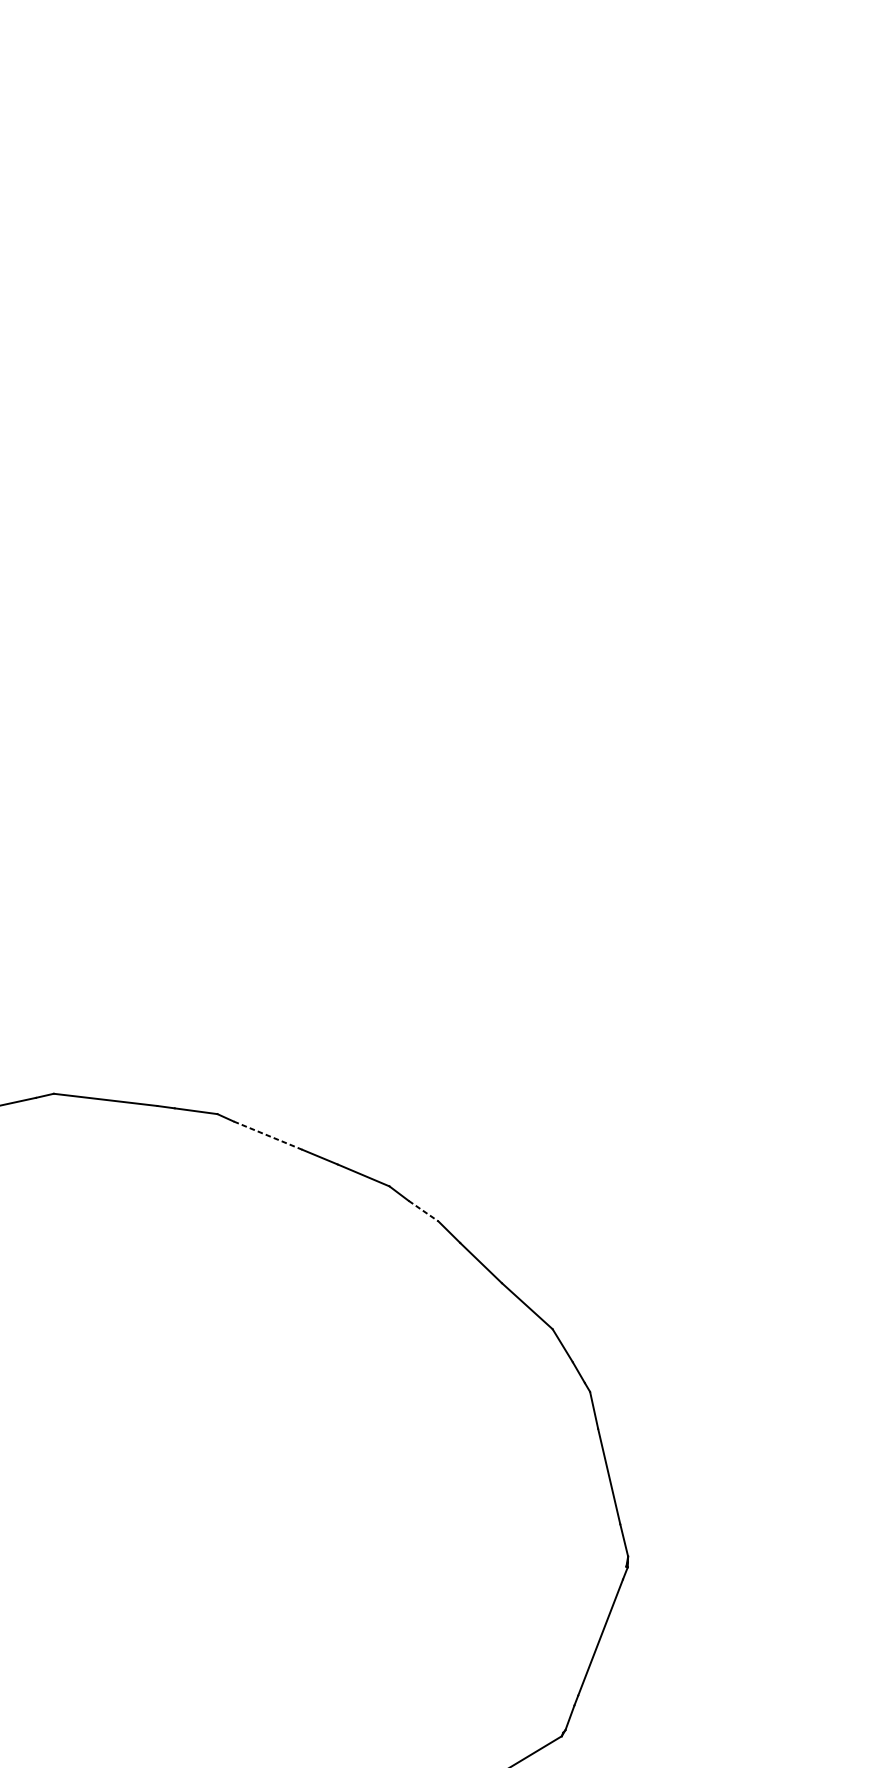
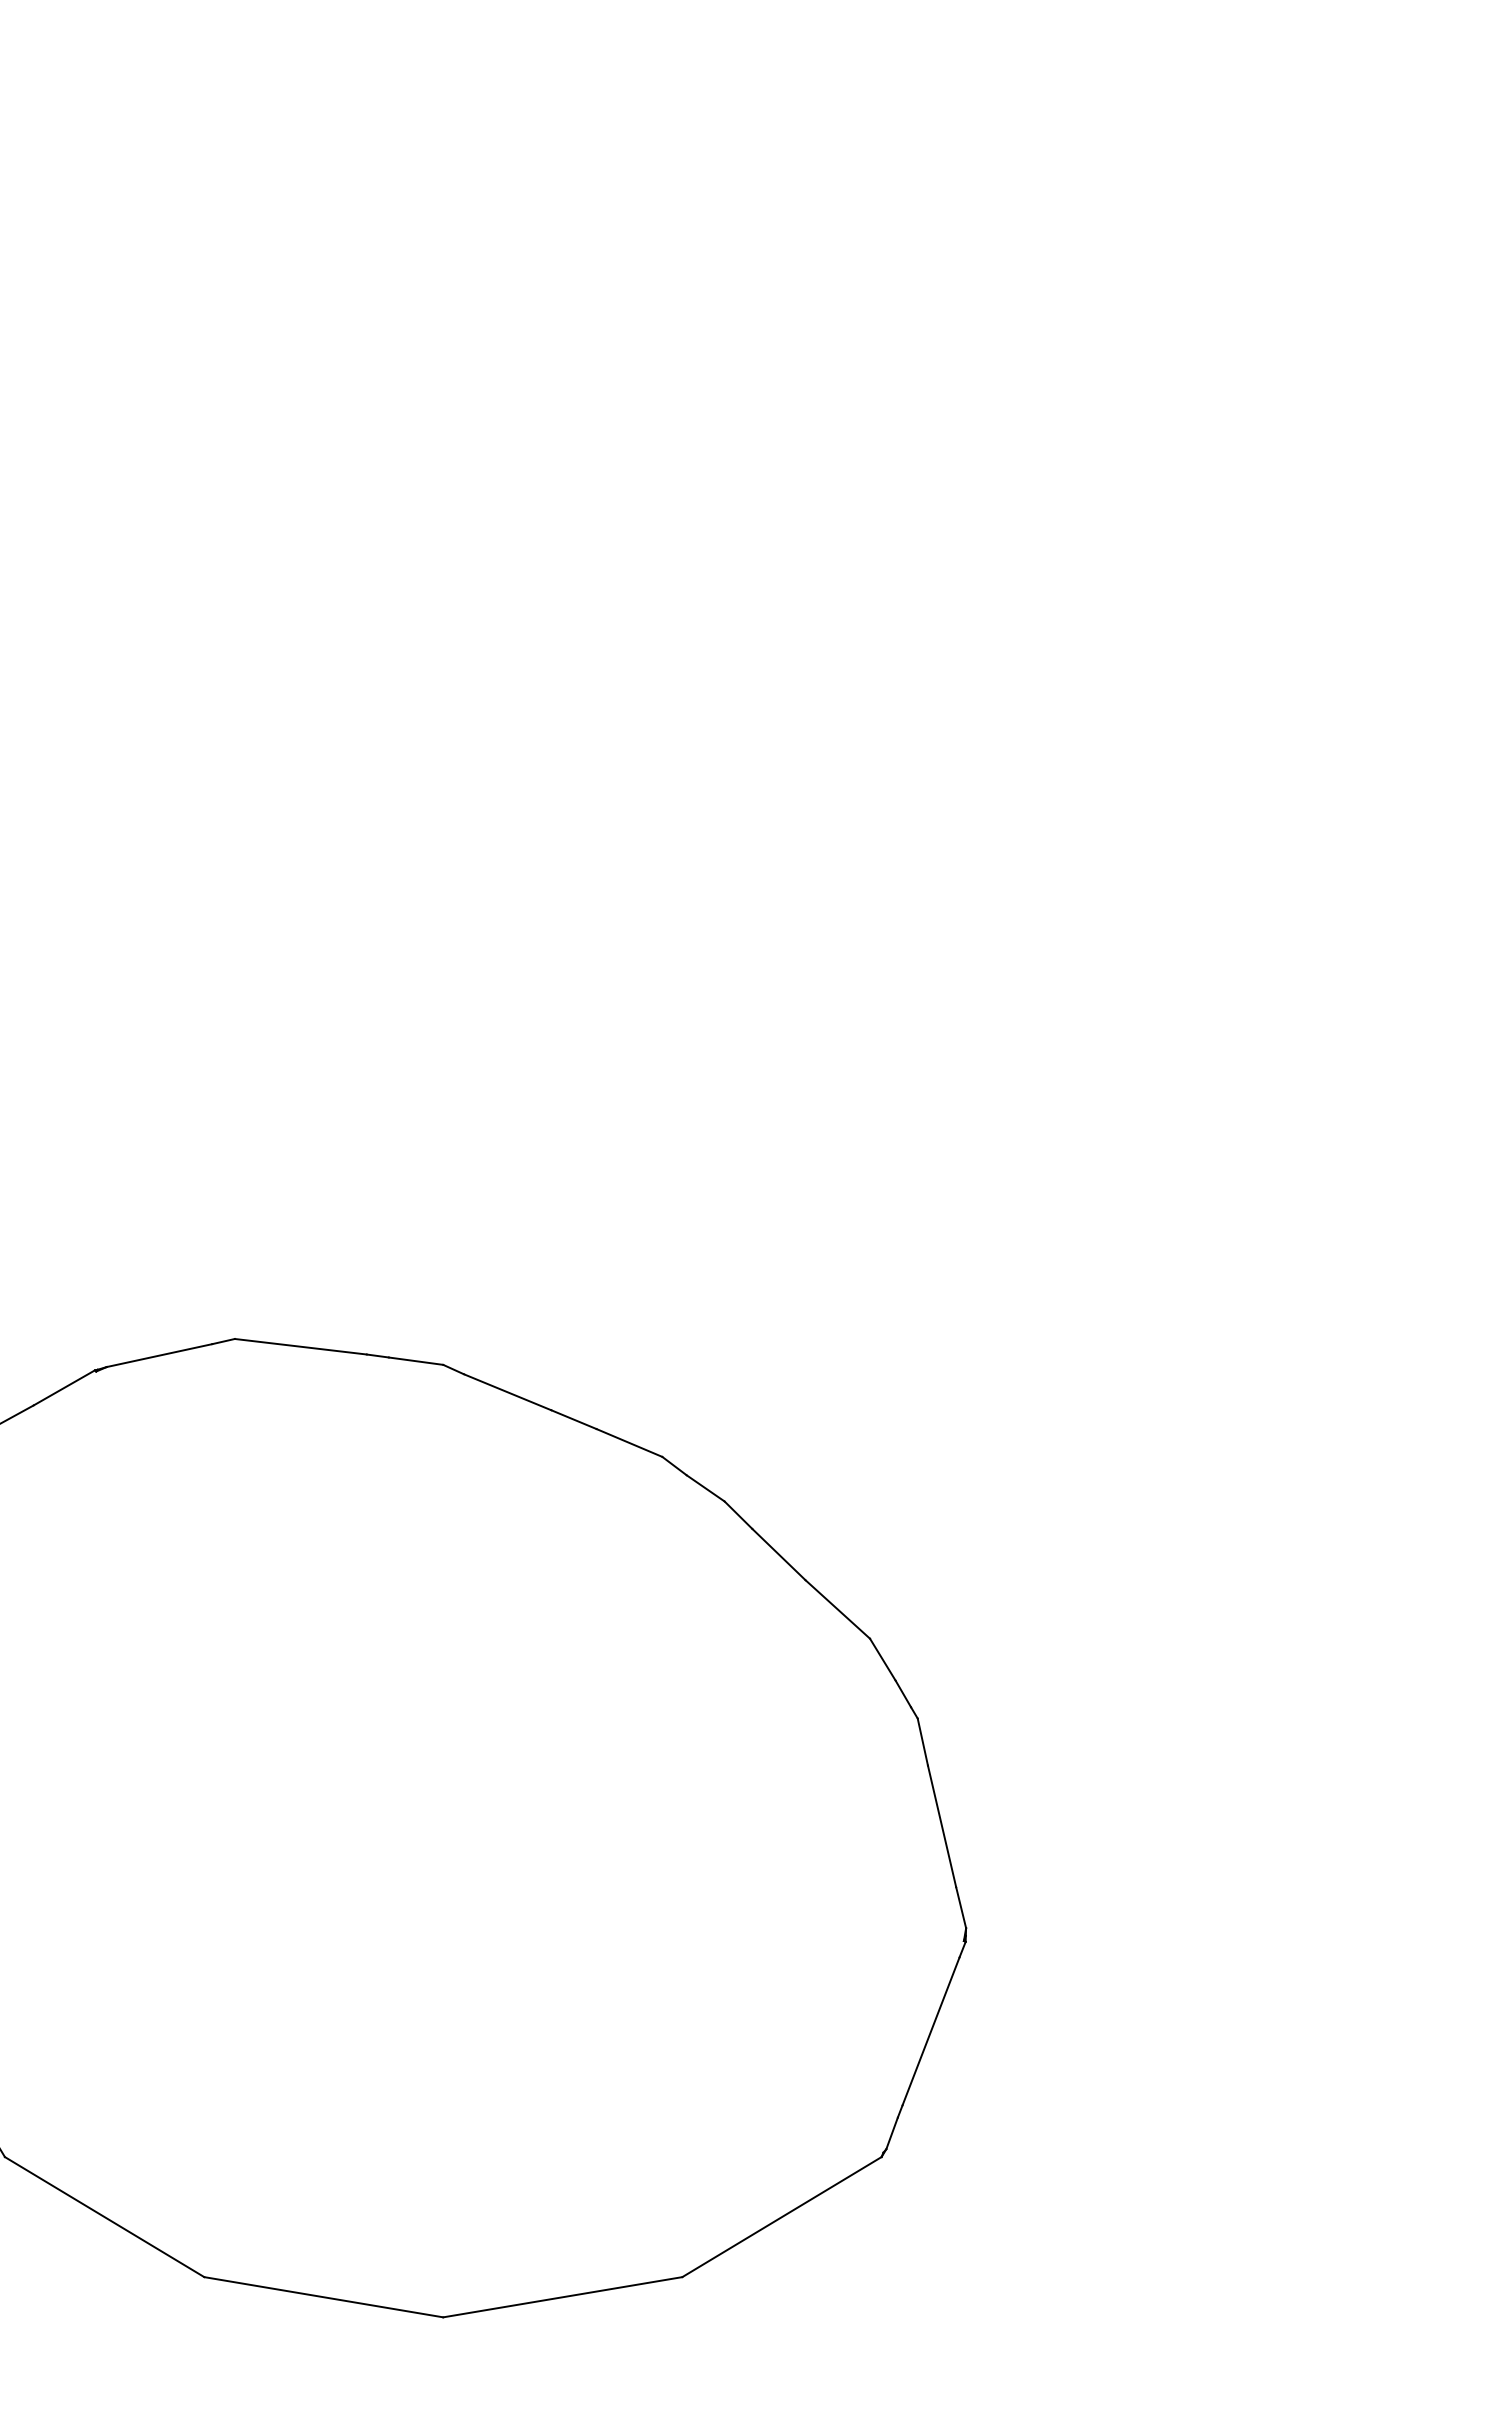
line: (268, 1135) -> (508, 1392), dashed -> solid
line: (424, 1211) -> (706, 1488), dashed -> solid

